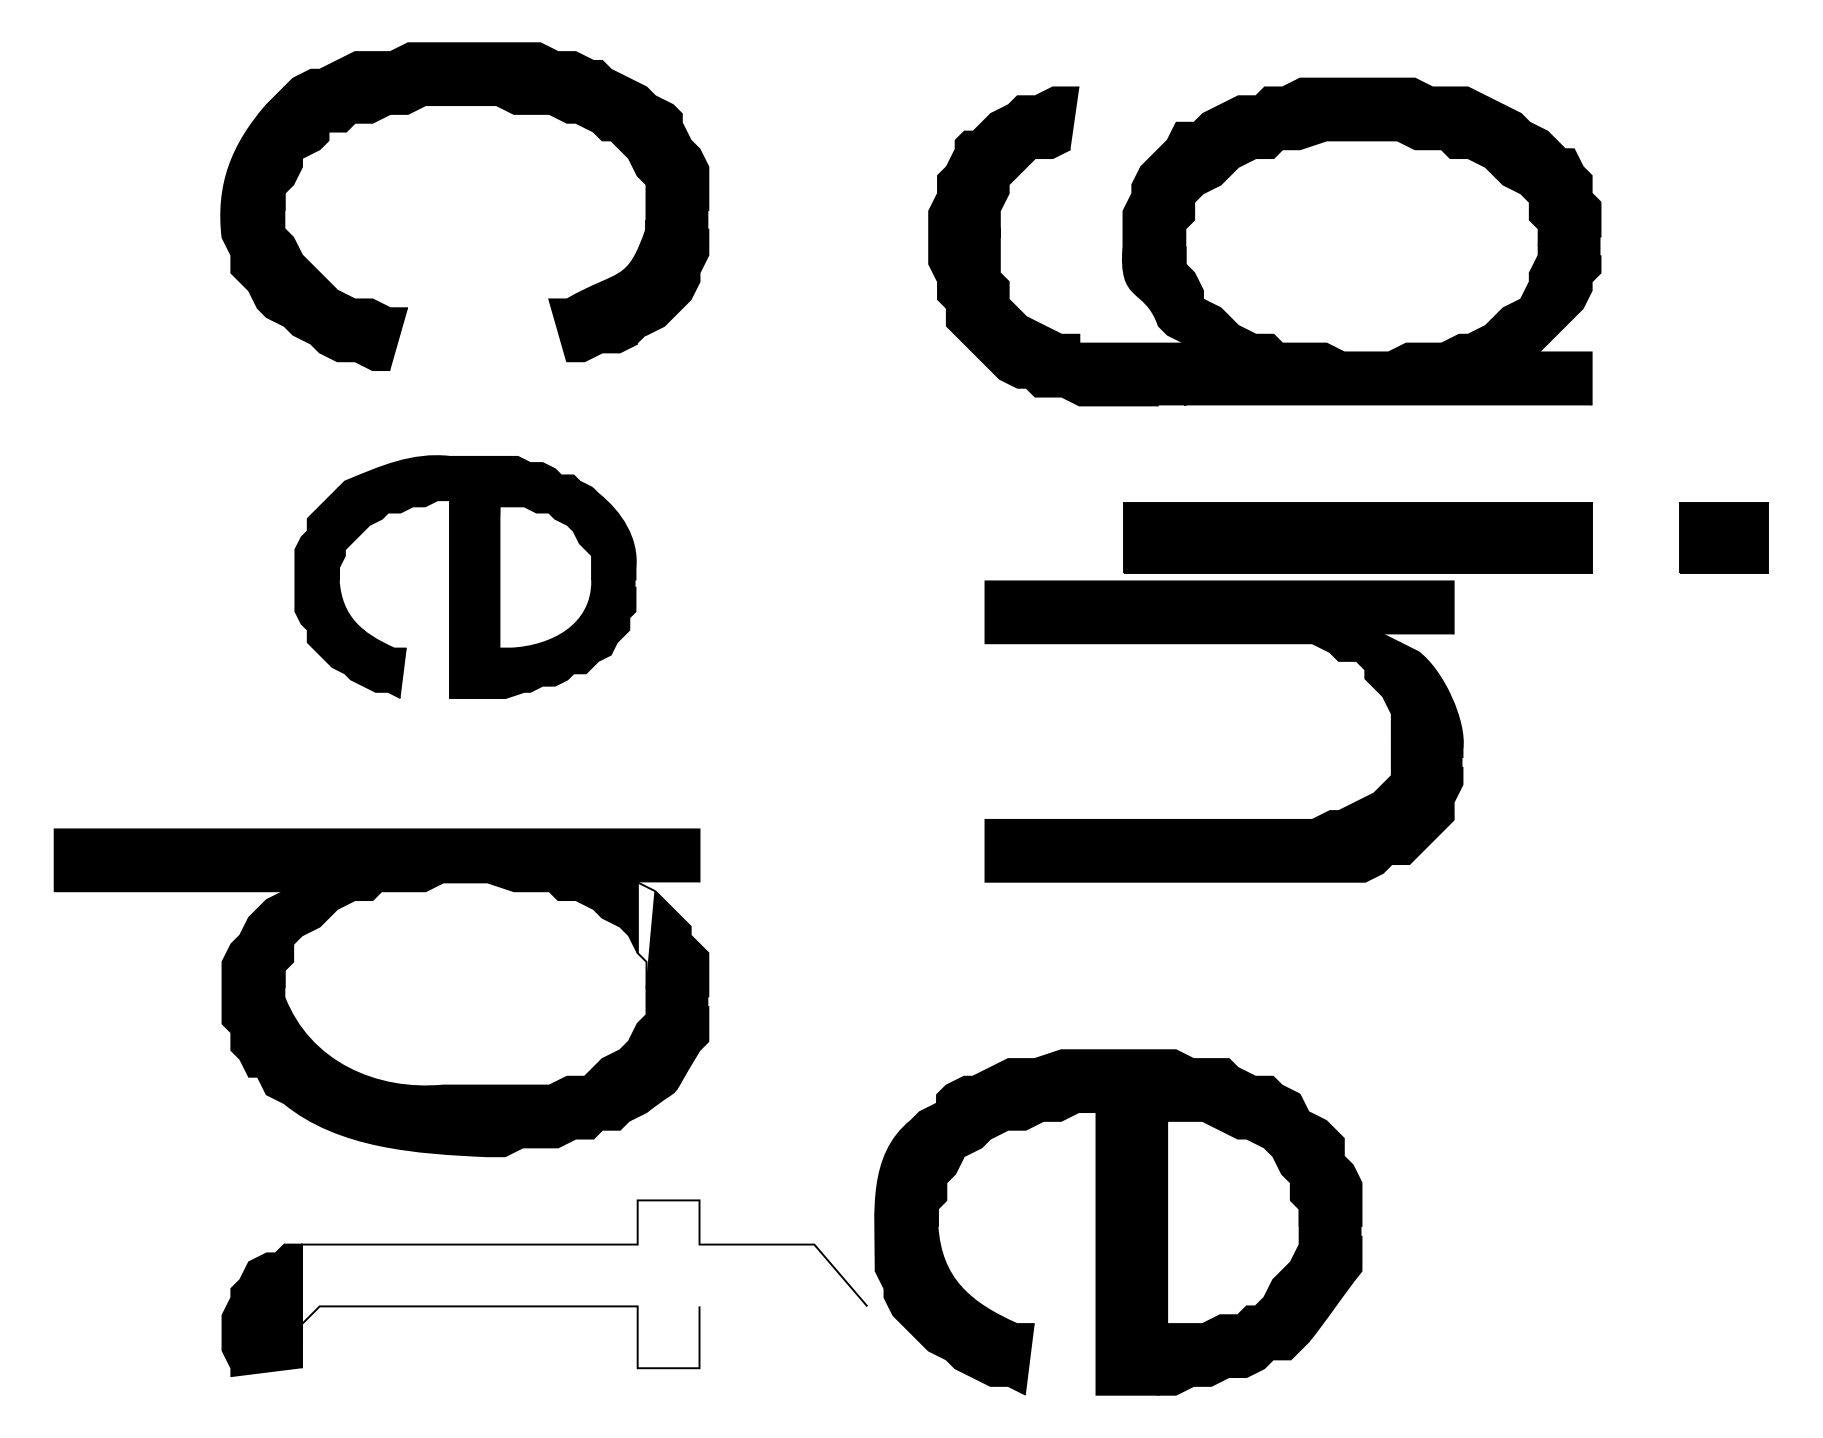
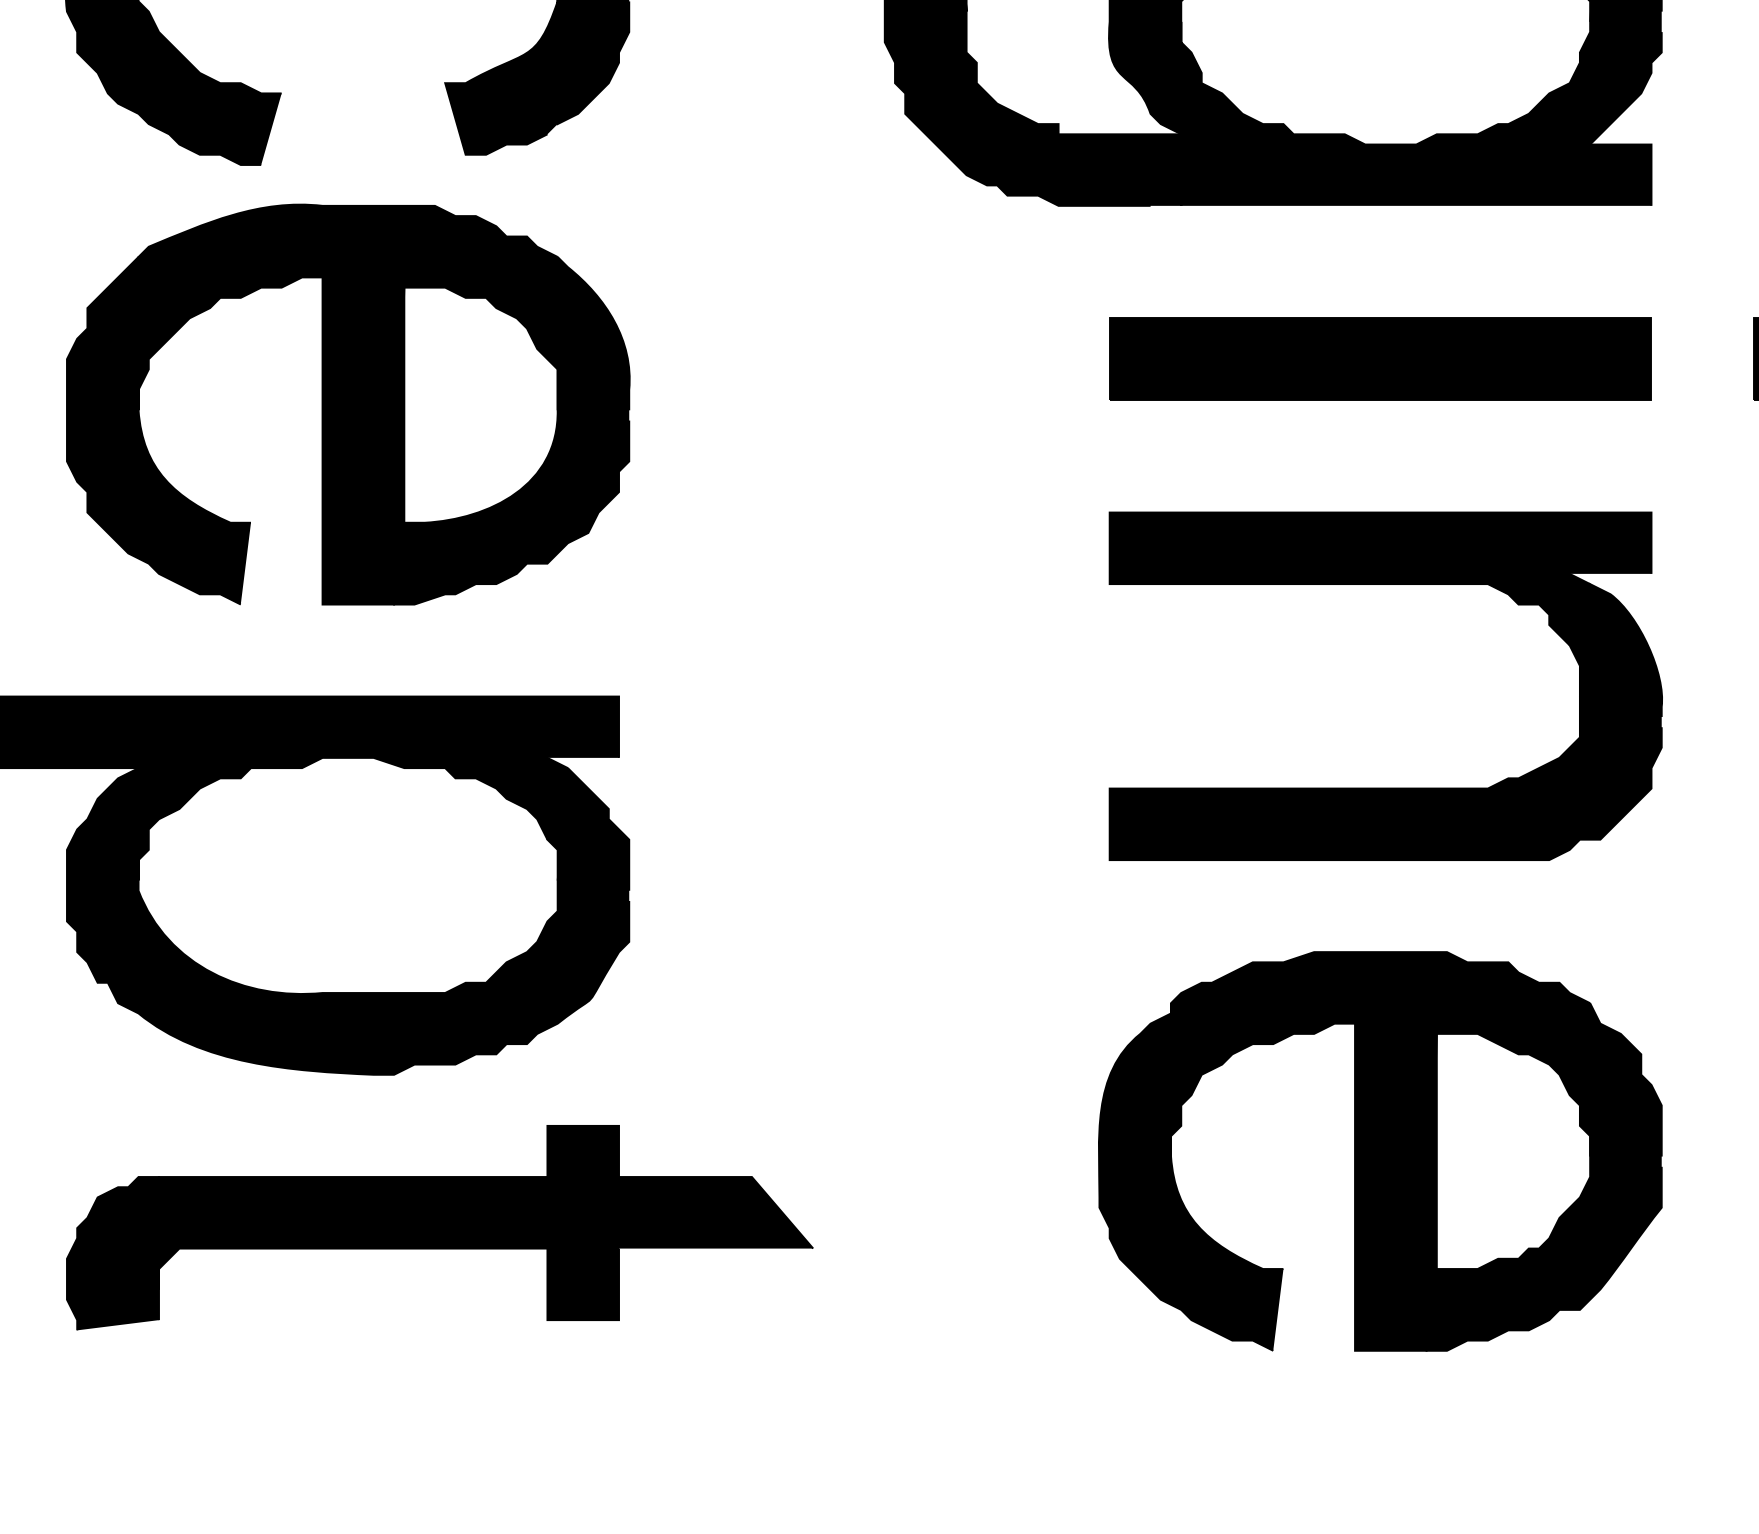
part: (465, 576) -> (348, 403), size x1.43
part: (1223, 644) -> (1385, 585), moved
fill: (646, 935) -> (557, 819), added
part: (1118, 1222) -> (1380, 1151), moved
fill: (584, 1284) -> (485, 1223), added

